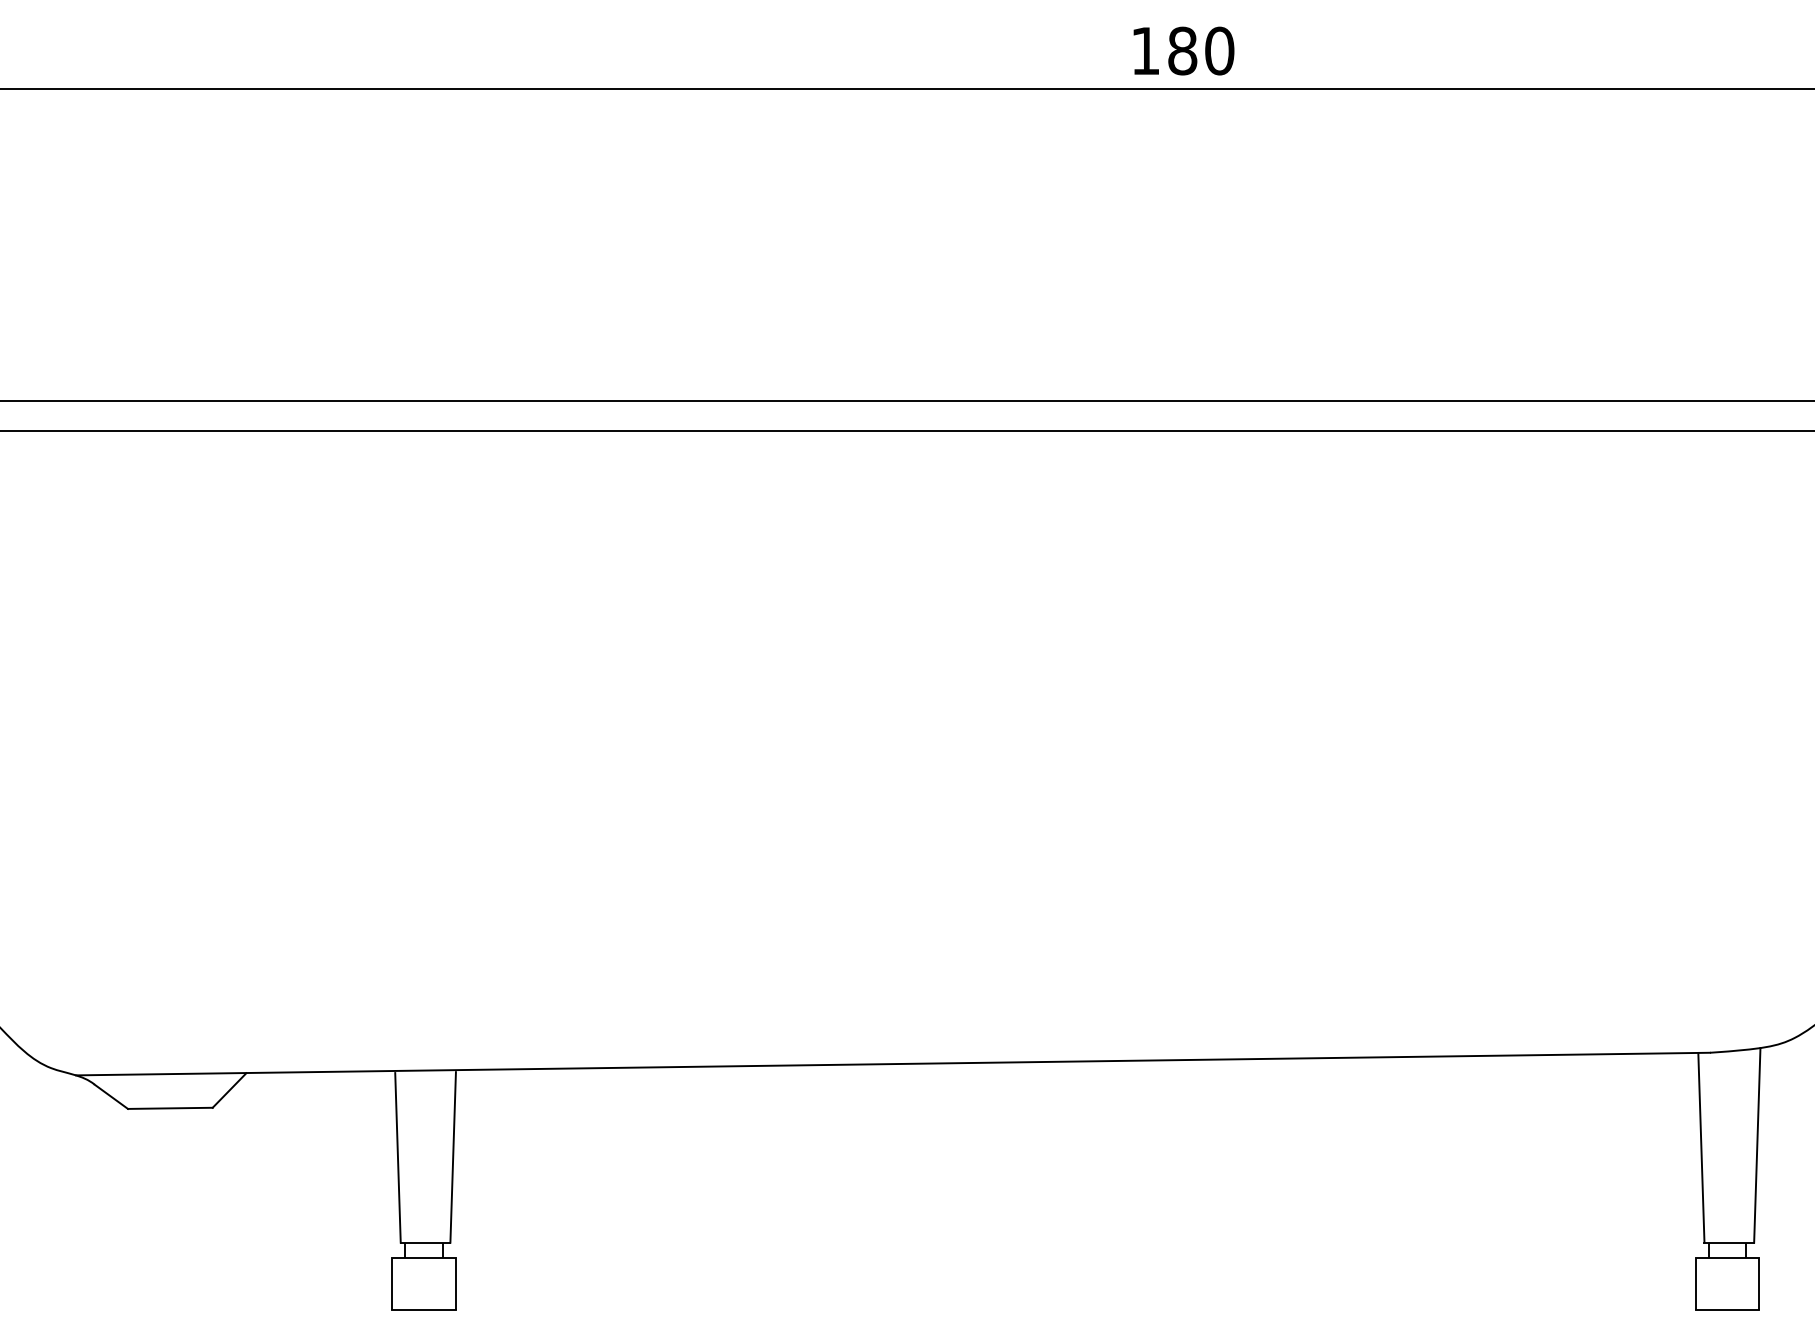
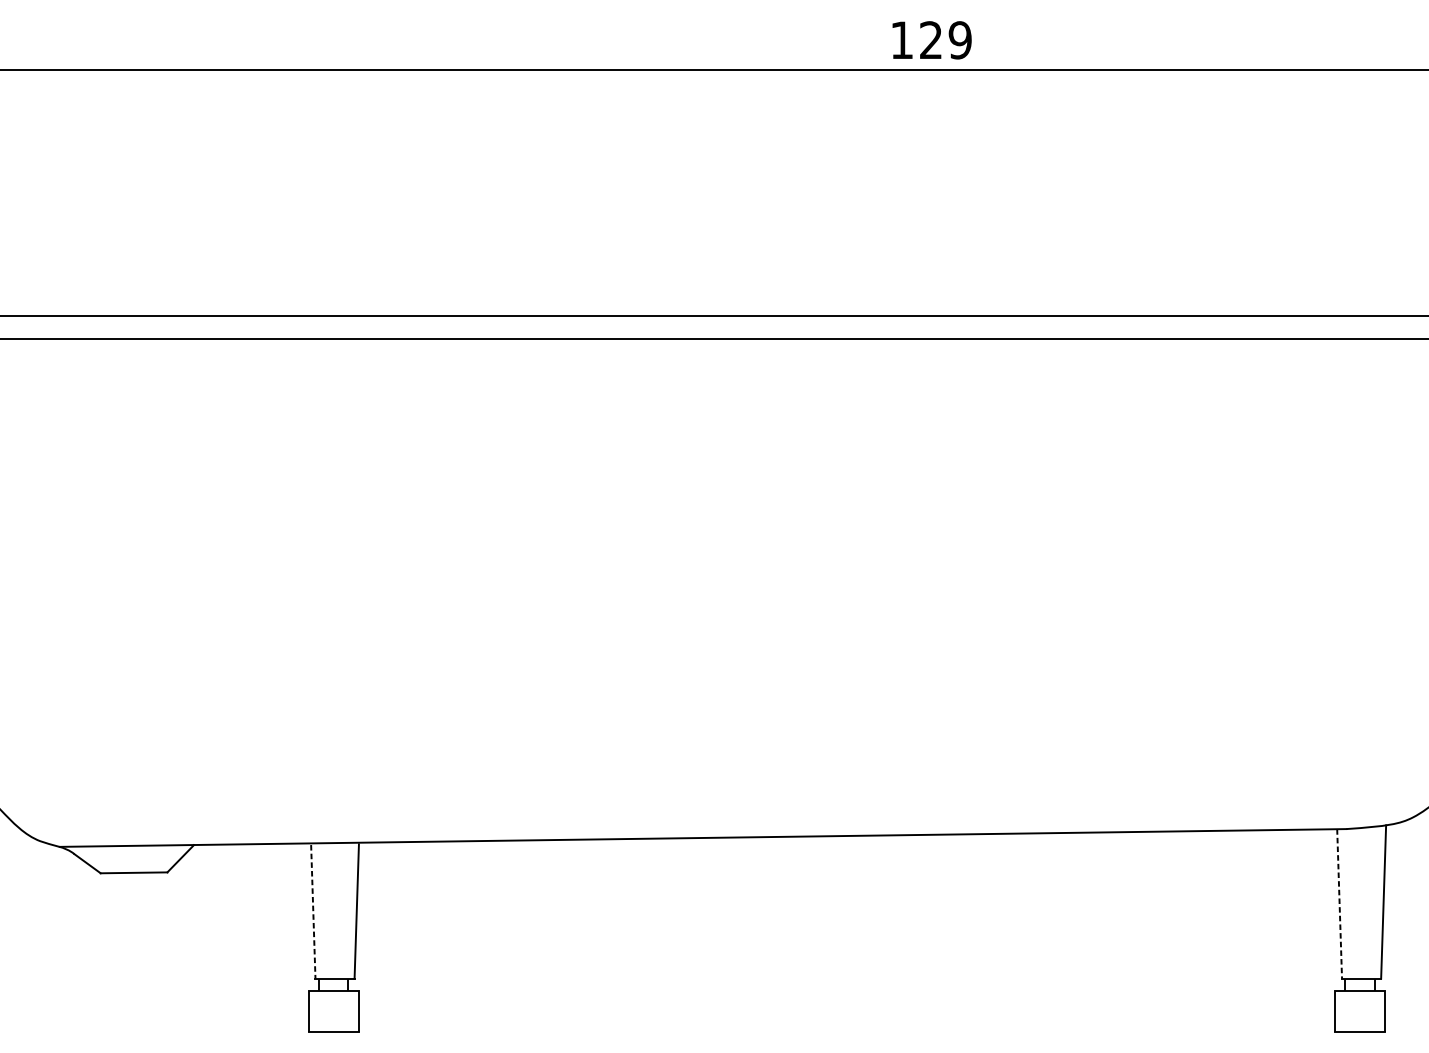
text: (1201, 50) -> (945, 39), 180 -> 129
line: (1701, 1147) -> (1339, 903), solid -> dashed
line: (397, 1157) -> (312, 911), solid -> dashed

